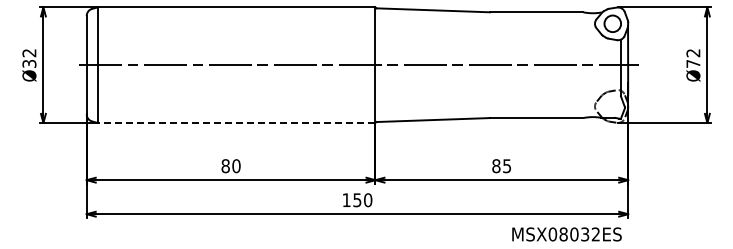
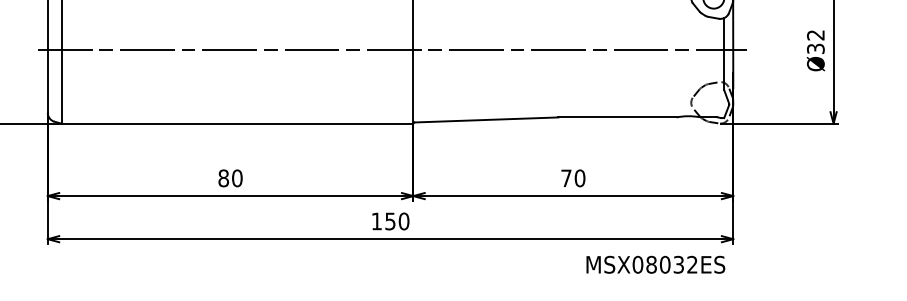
text: (693, 63) -> (815, 48), Ø72 -> Ø32
line: (236, 122) -> (237, 123), dashed -> solid
text: (501, 166) -> (572, 178), 85 -> 70

